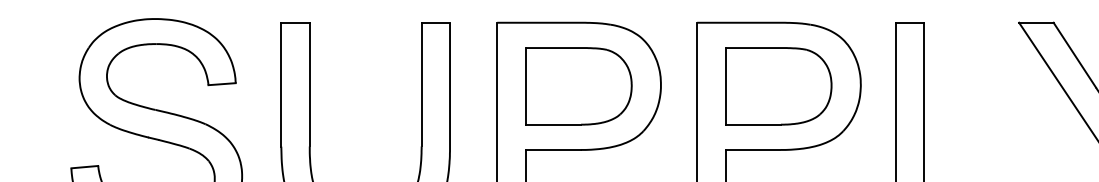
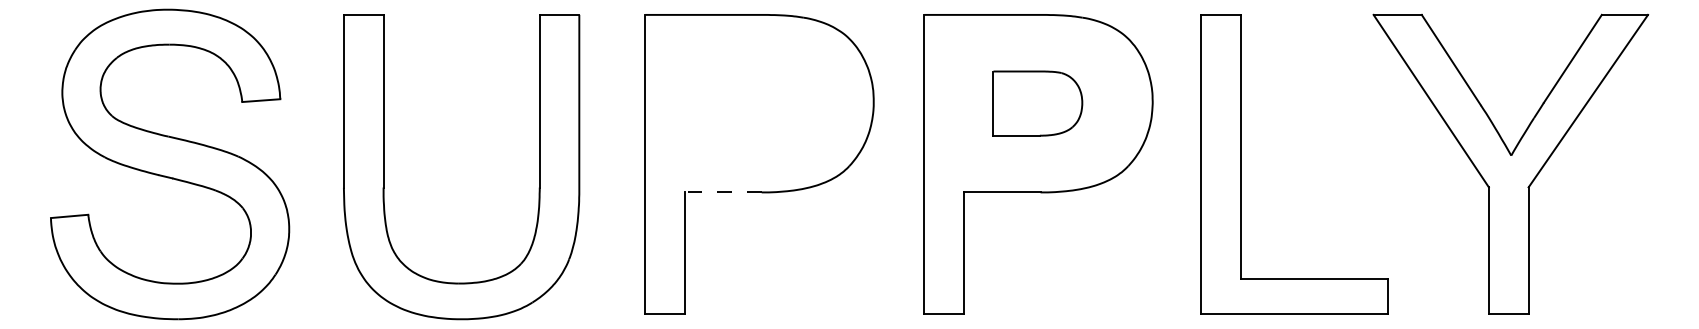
part: (578, 86) -> (758, 103), removed
part: (778, 86) -> (1037, 103), size x0.6
line: (552, 150) -> (722, 192), solid -> dashed

